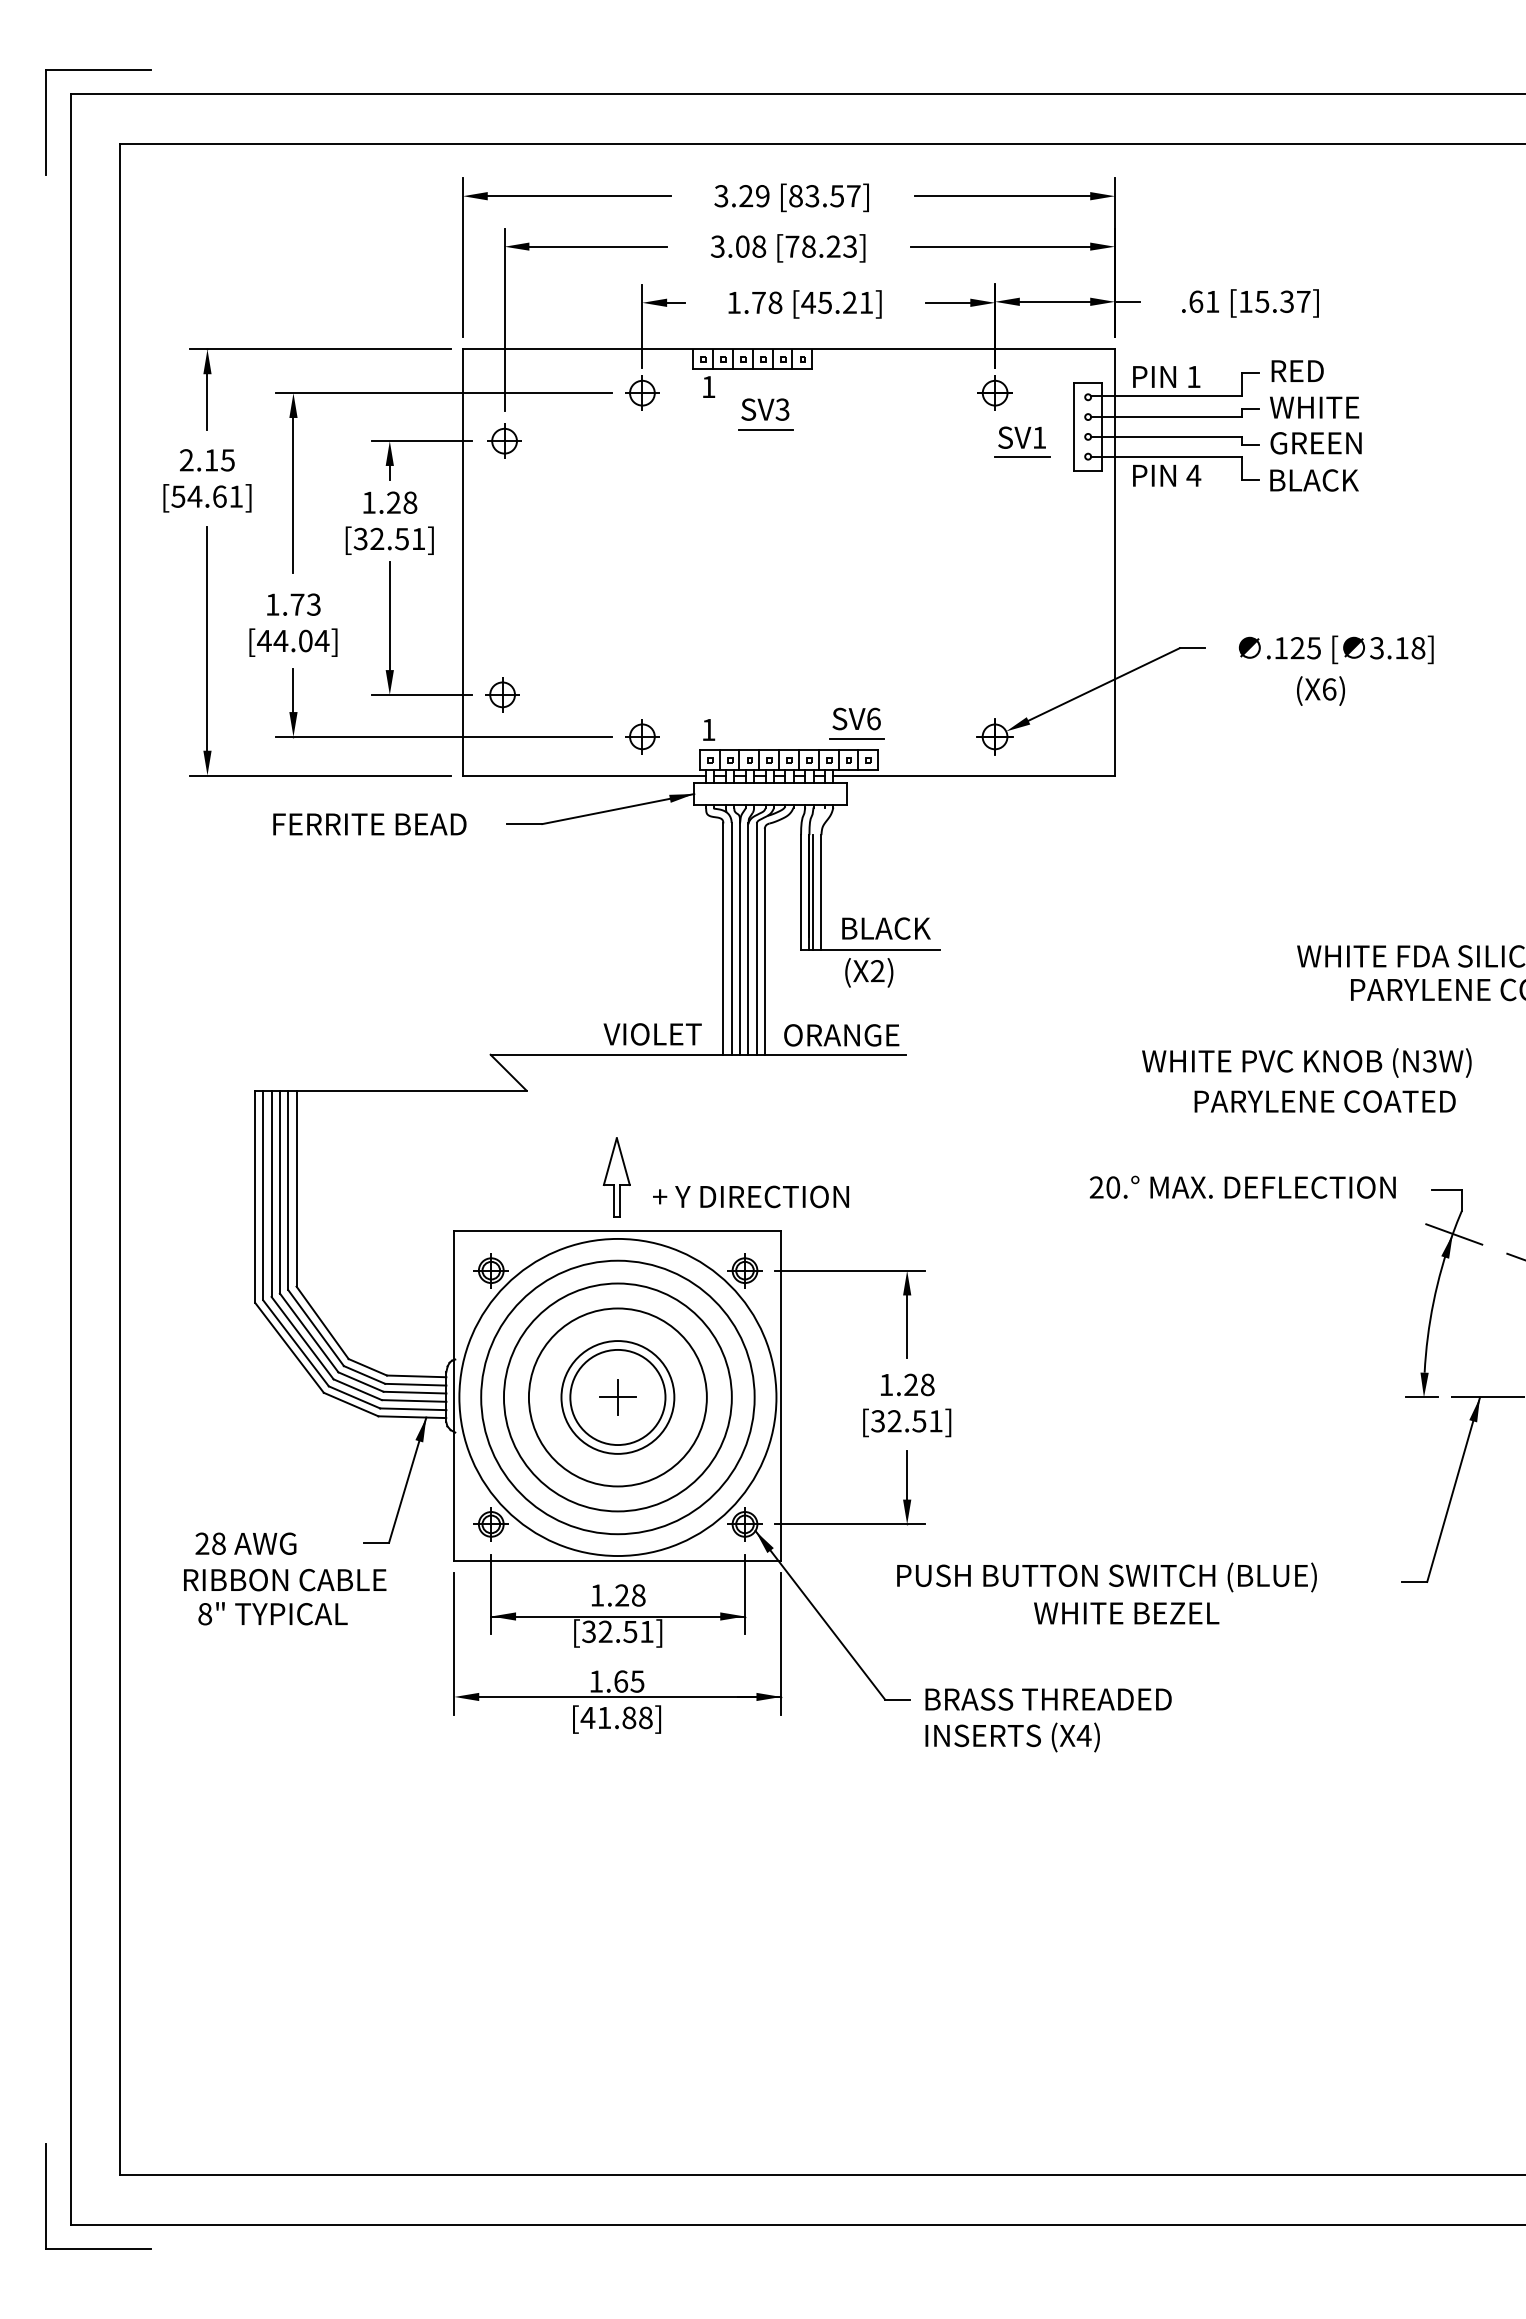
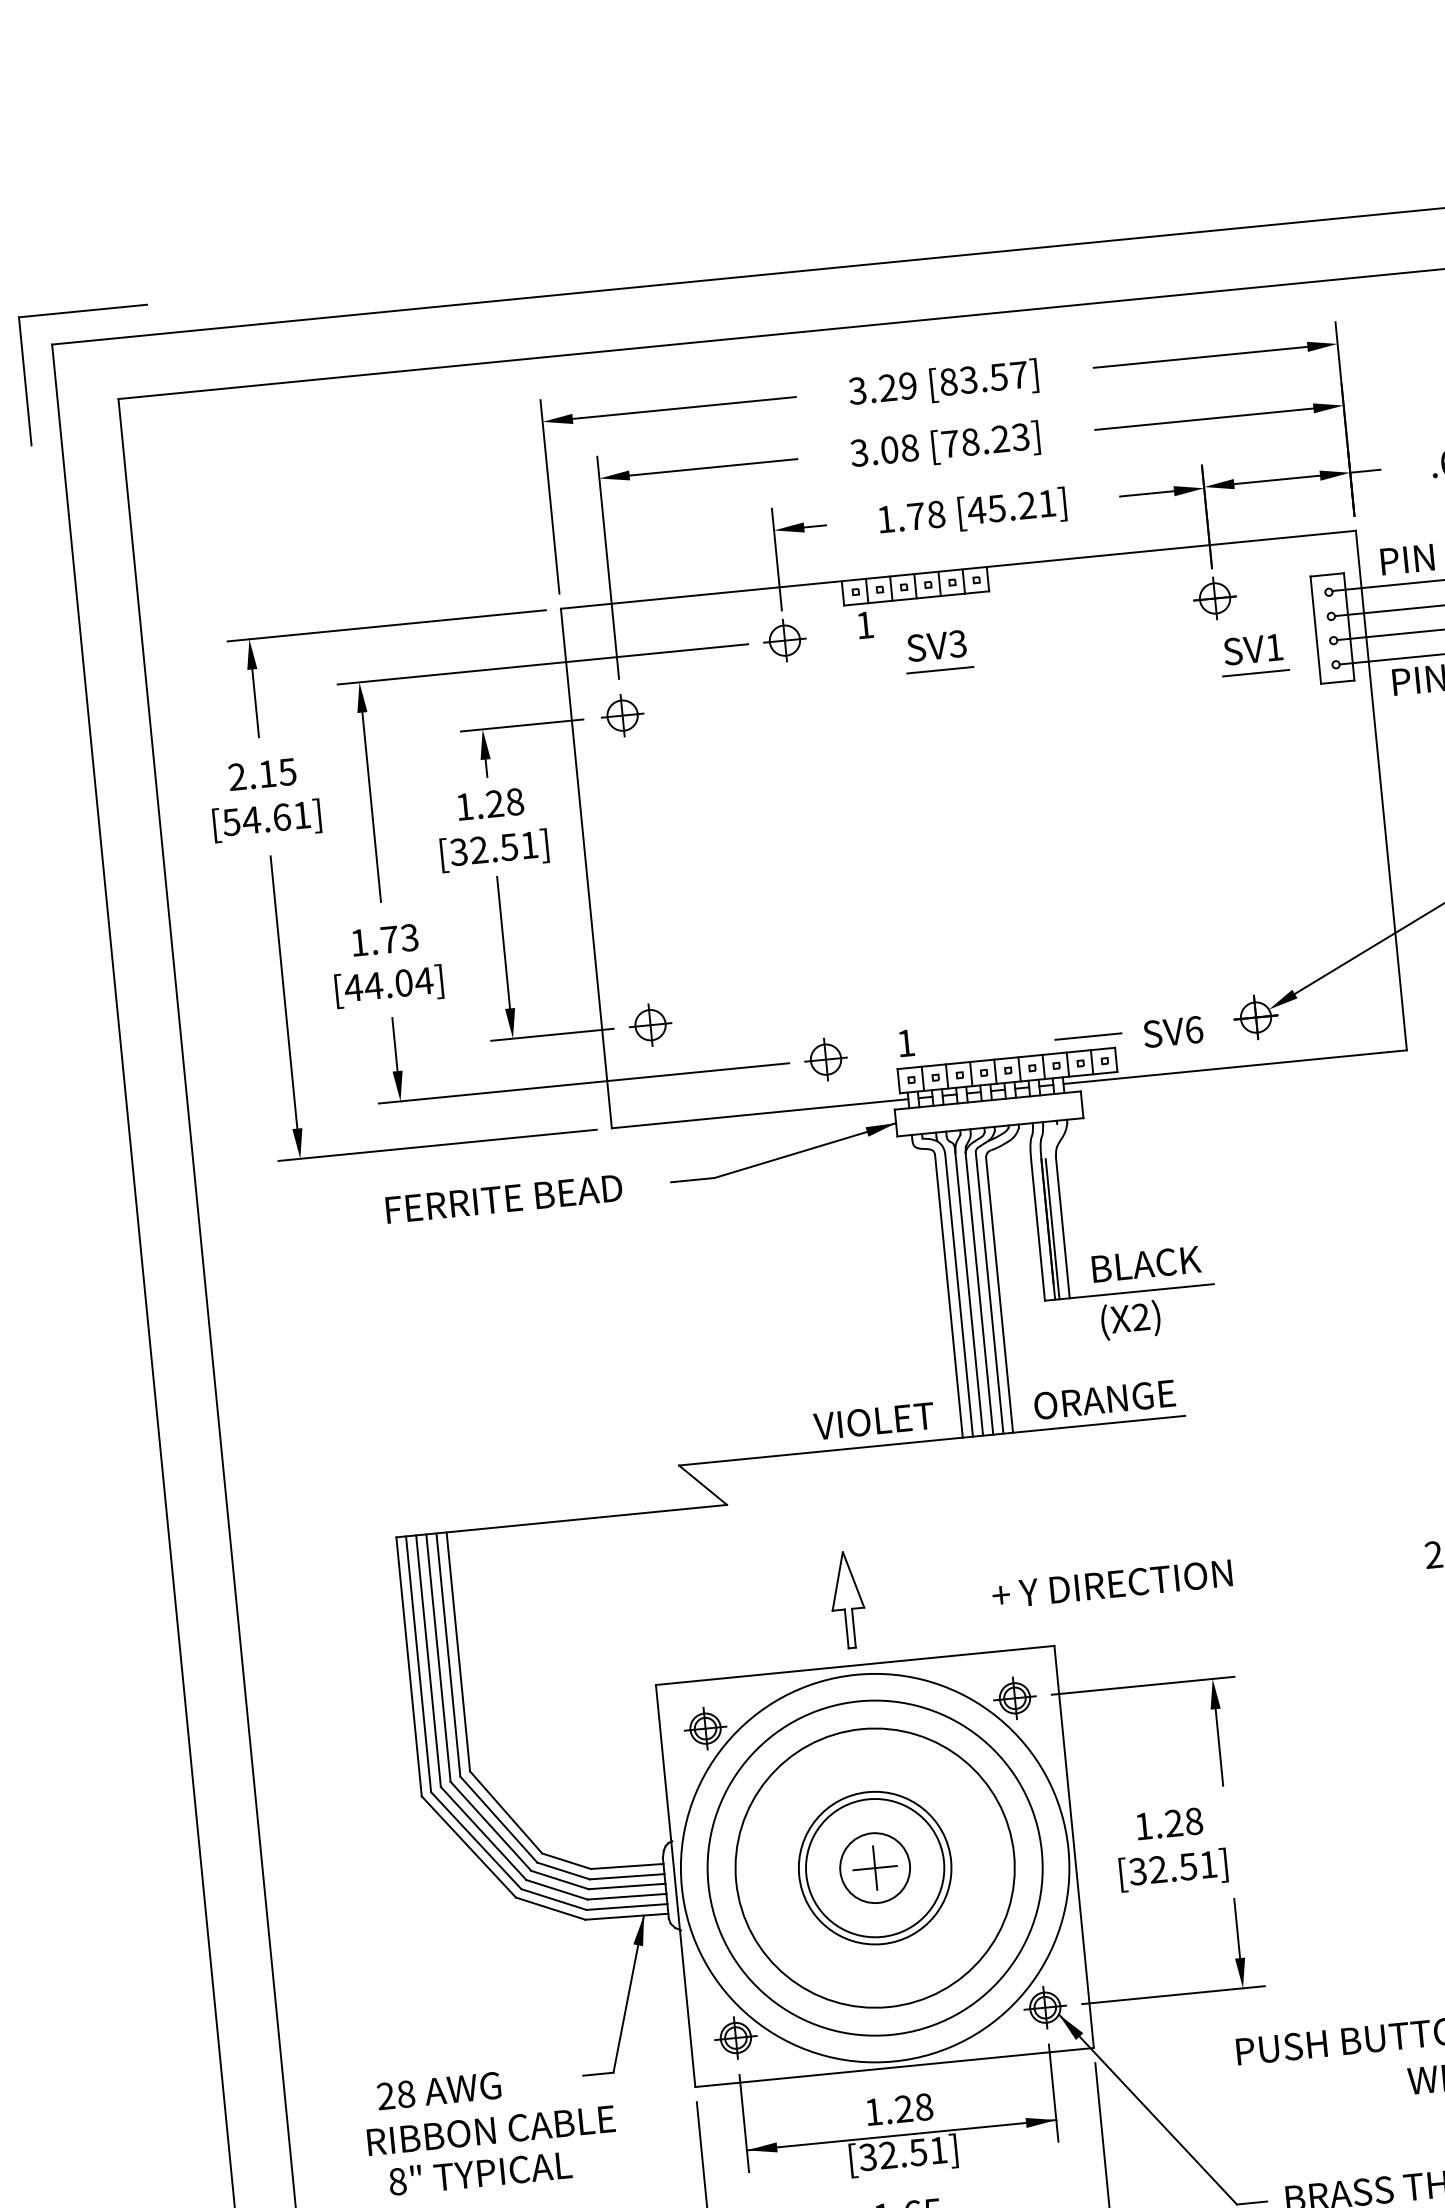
text: (856, 718) -> (1172, 1031), moved
text: (750, 1196) -> (1111, 1584), moved
circle: (617, 1397) -> (874, 1868), size x0.6
circle: (617, 1397) -> (874, 1868), size x0.7
text: (907, 1405) -> (1171, 1848), moved

